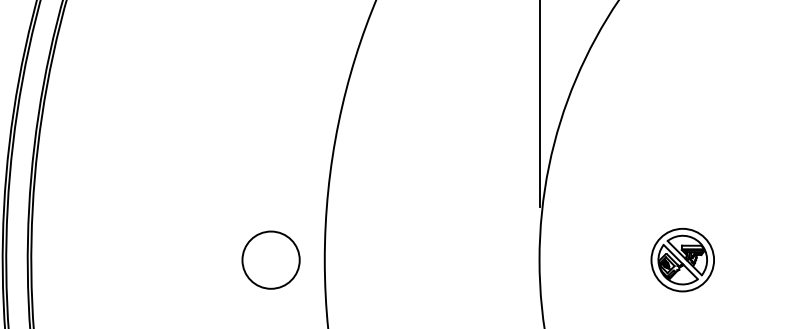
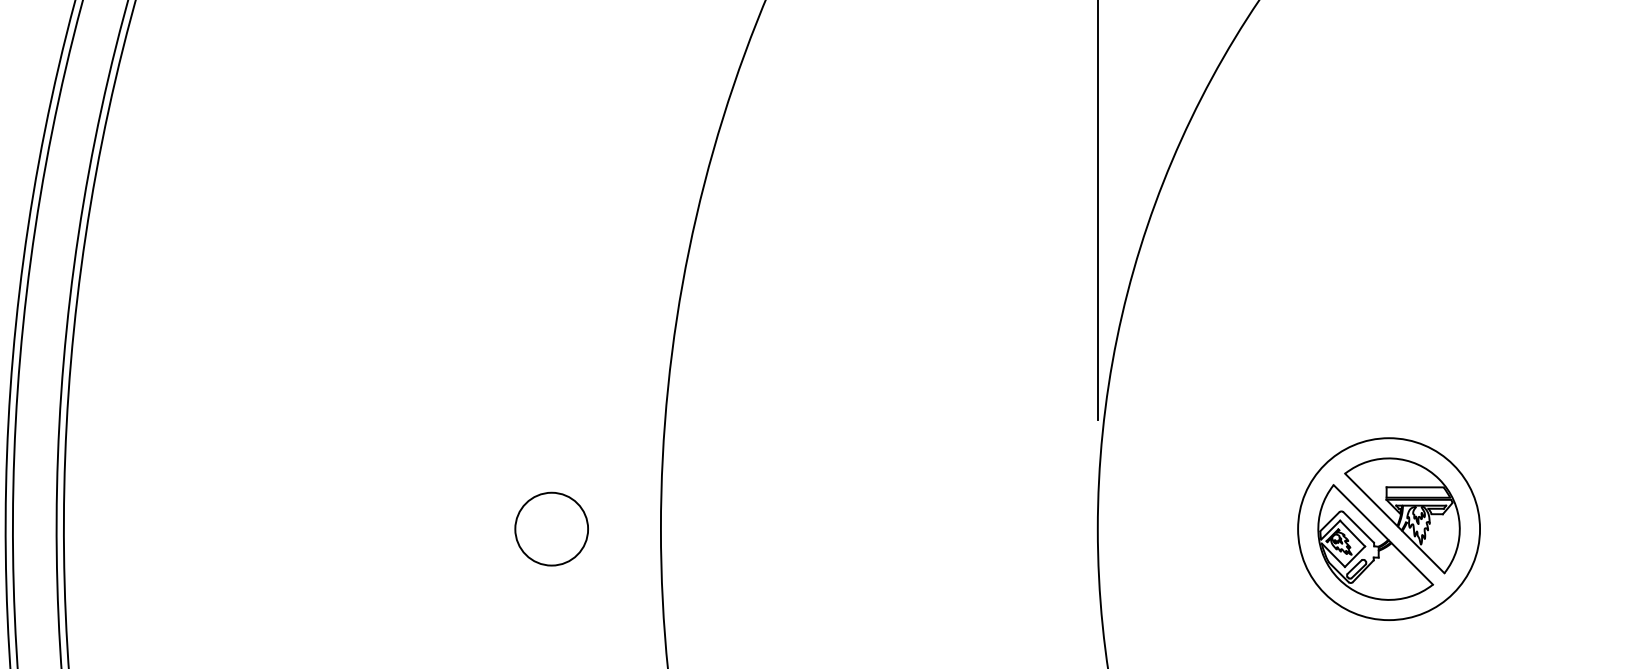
part: (682, 259) -> (1388, 527), size x1.43
circle: (271, 260) -> (552, 529), size x0.62

